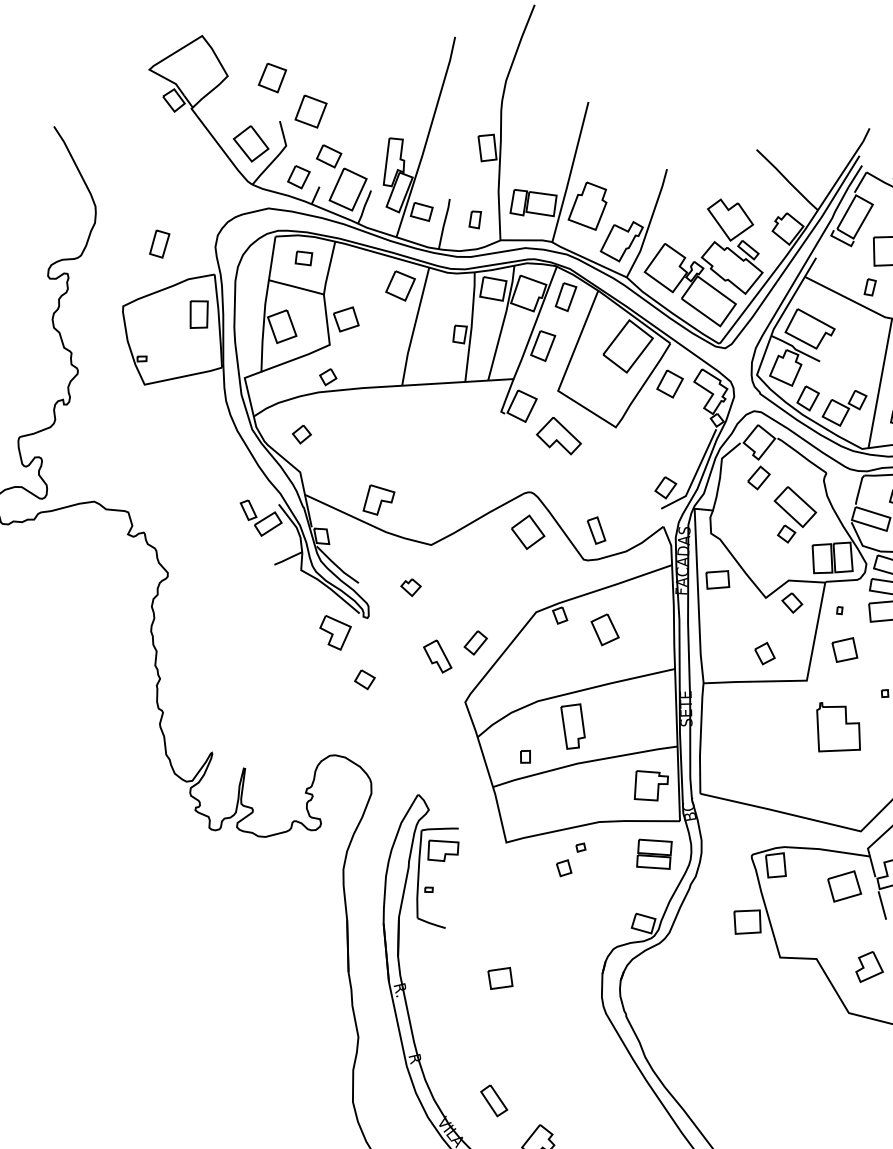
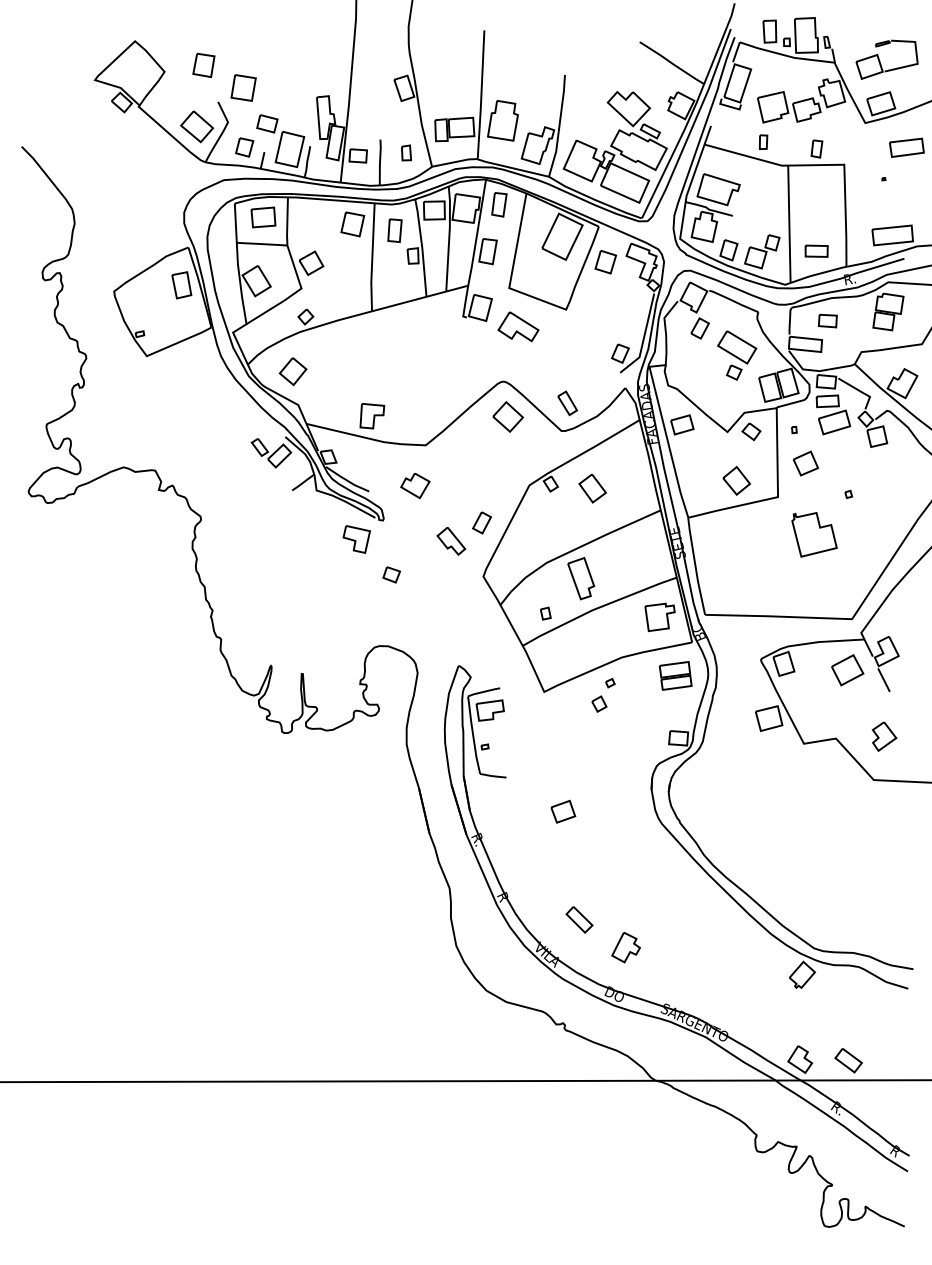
part: (159, 243) -> (394, 230), moved
part: (303, 258) -> (263, 217), size x1.67
part: (301, 434) -> (292, 371), size x1.67
part: (411, 586) -> (415, 485), size x1.67
part: (764, 653) -> (736, 480), size x1.43

